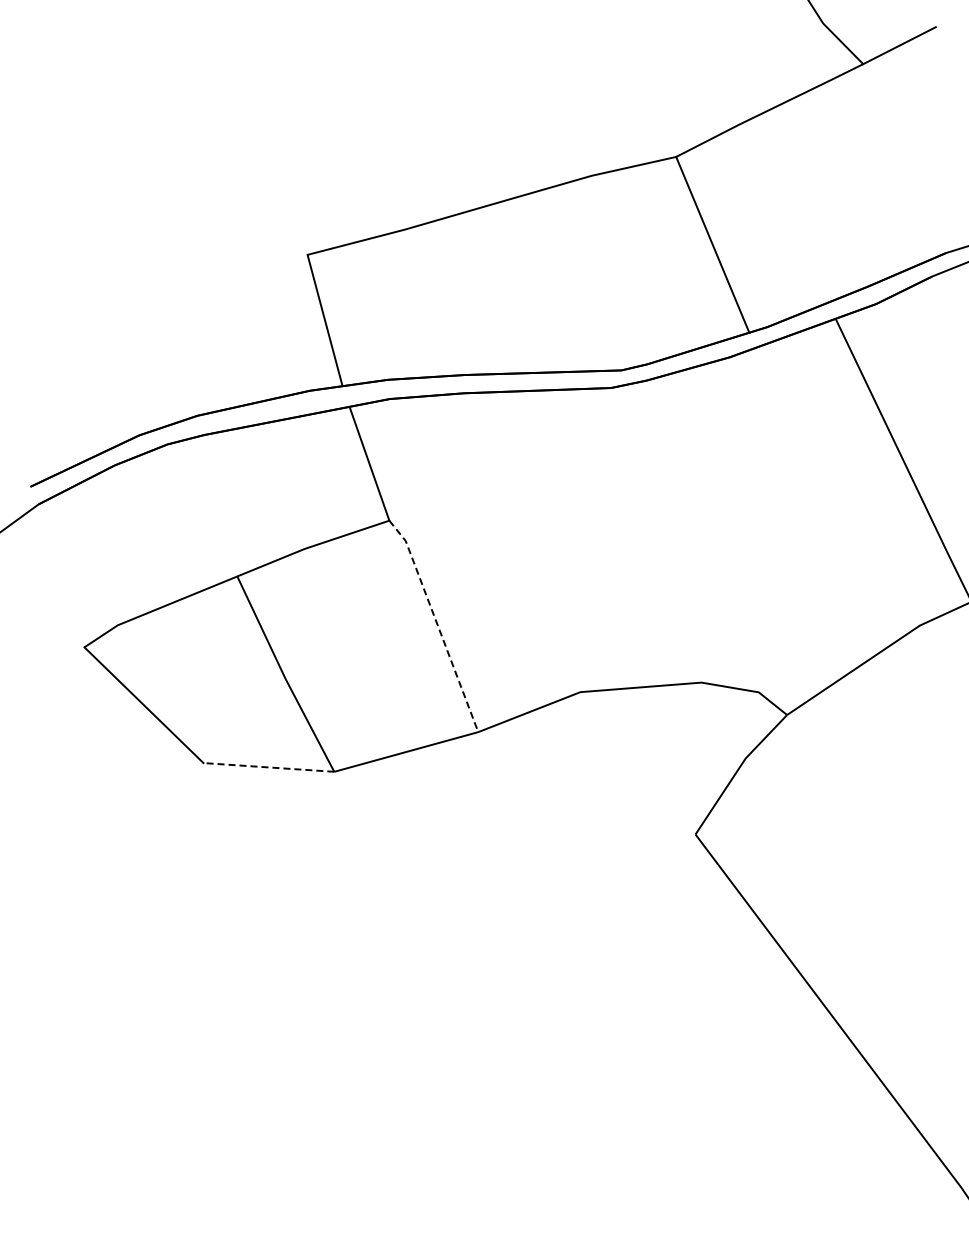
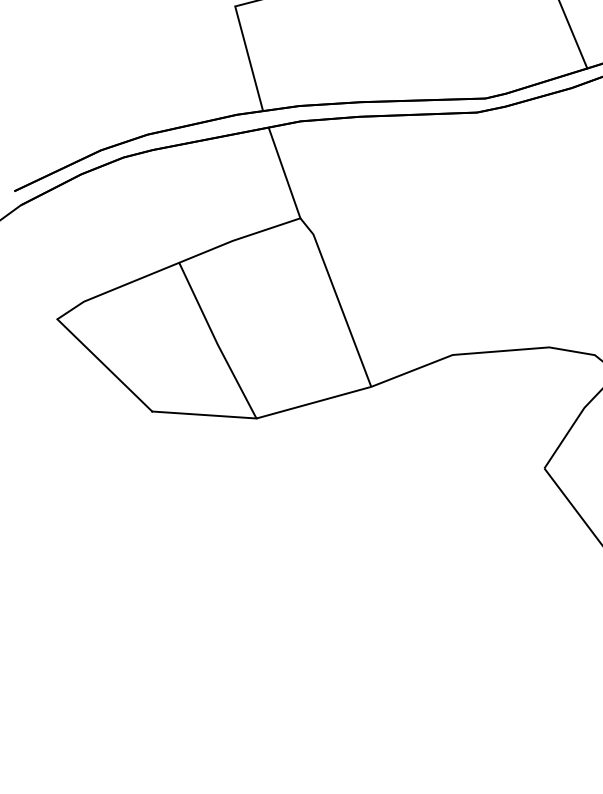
line: (437, 623) -> (338, 300), dashed -> solid
line: (268, 767) -> (204, 415), dashed -> solid

